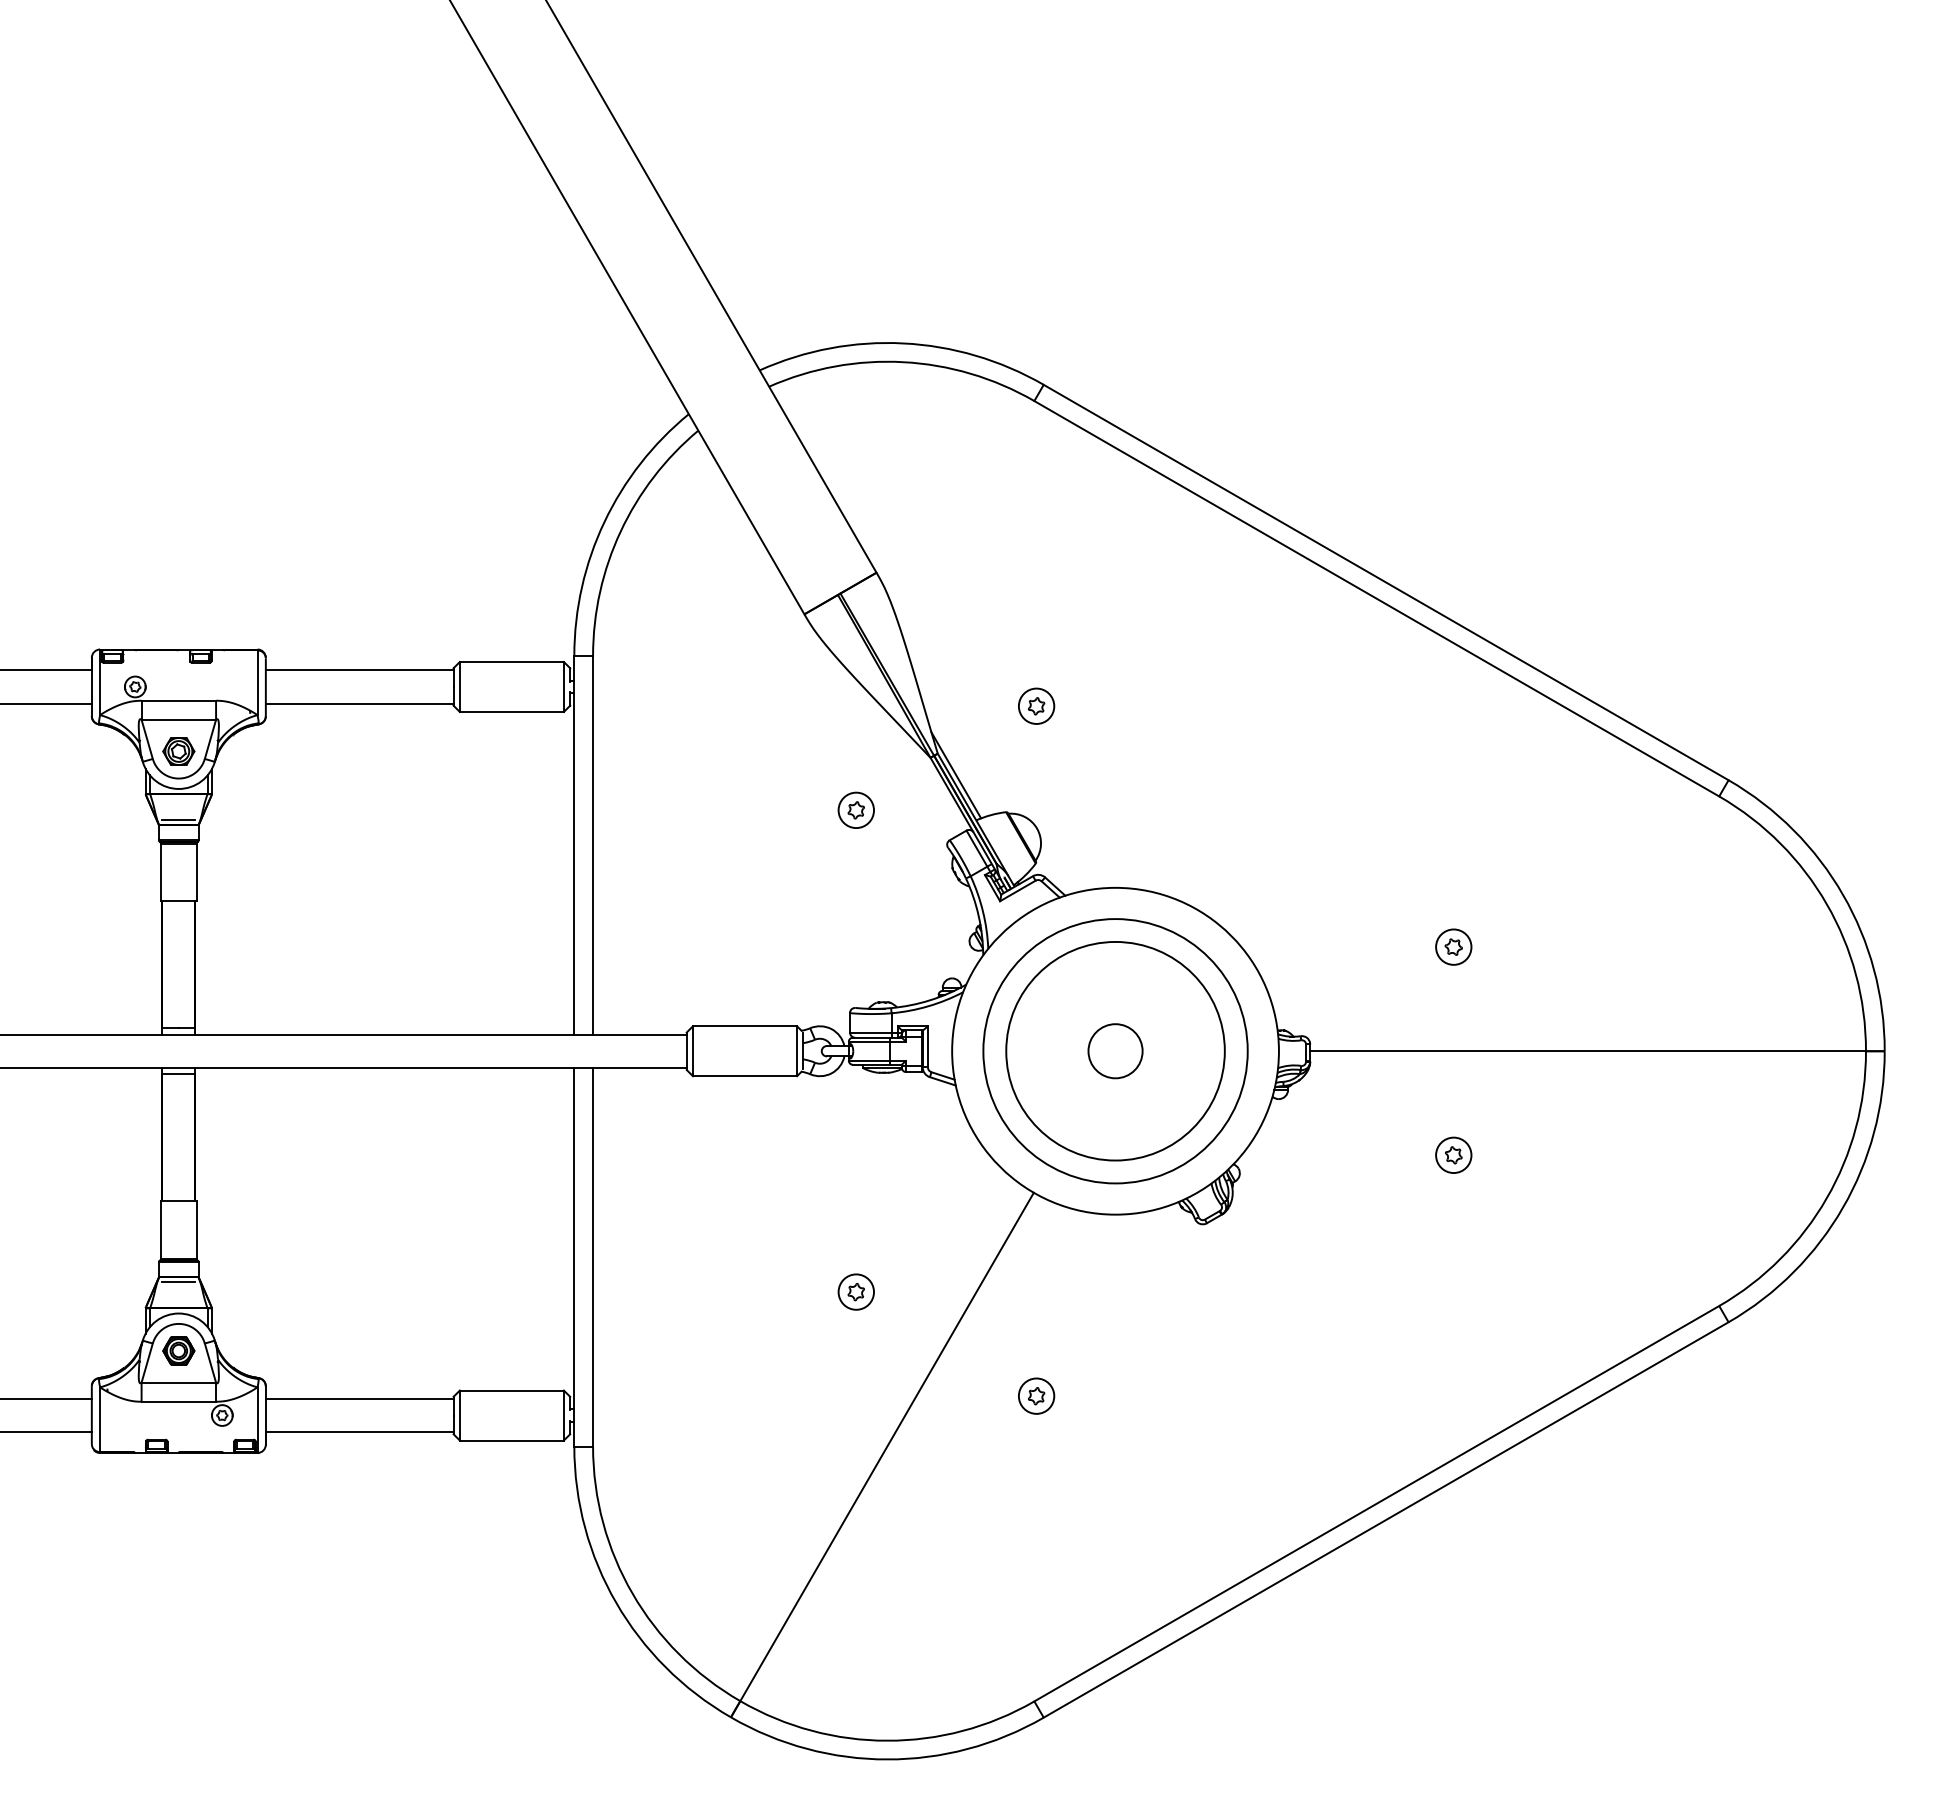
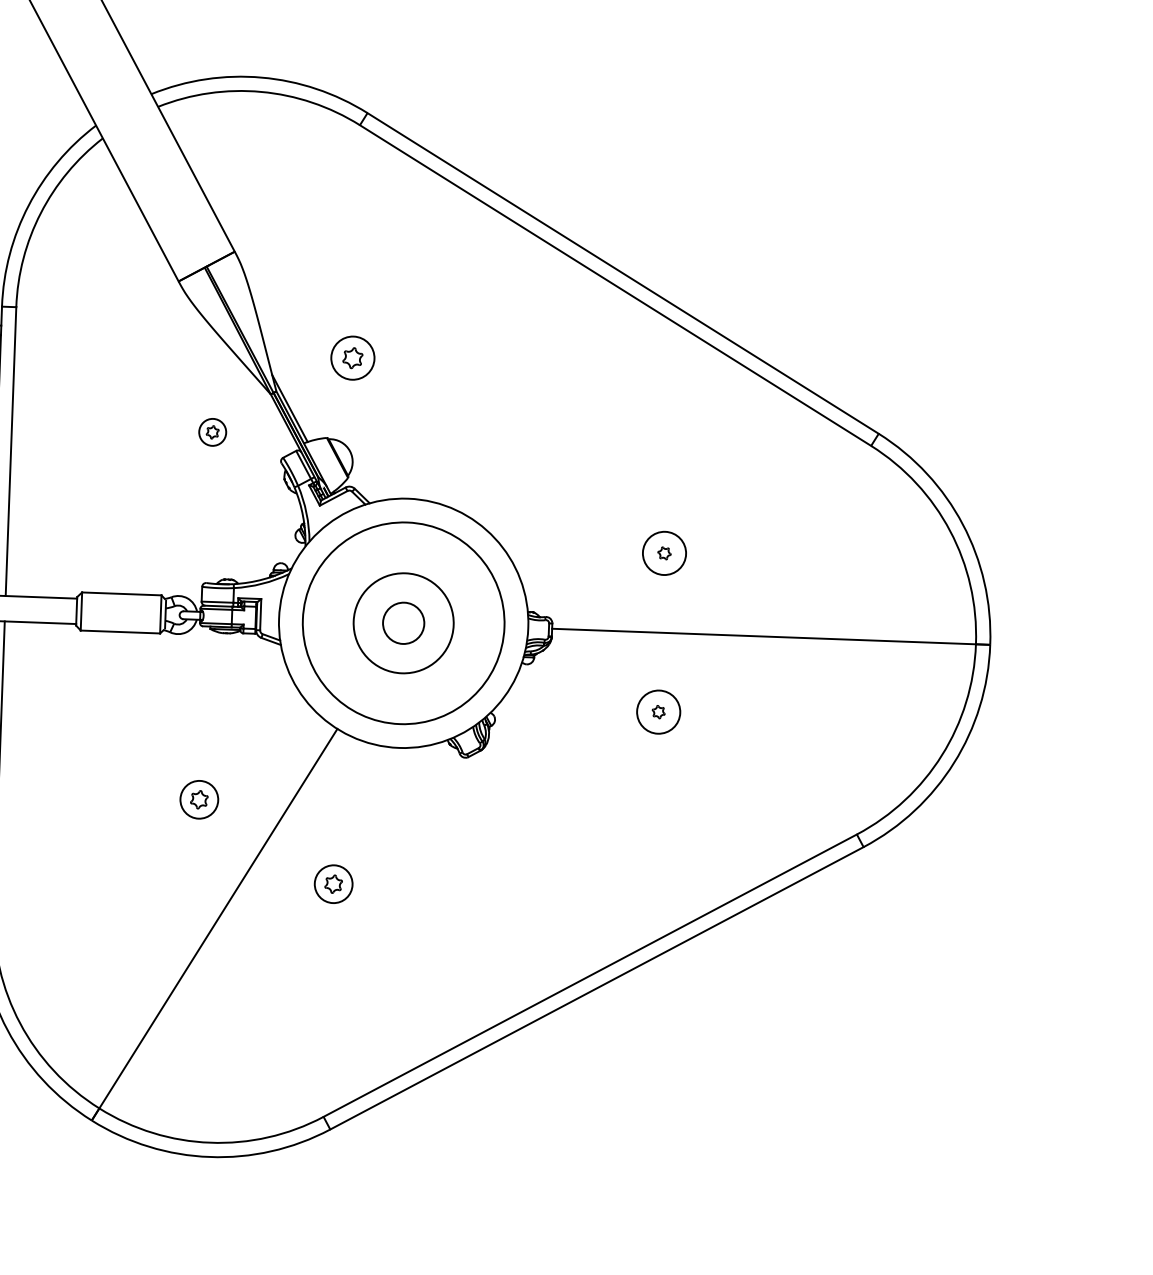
part: (1036, 705) -> (353, 357), size x1.6
circle: (1453, 946) -> (664, 552), size x1.6
circle: (1115, 1050) -> (403, 622), size x0.6
circle: (1453, 1155) -> (658, 712), size x1.6
part: (855, 1291) -> (198, 799), size x1.4
part: (1036, 1395) -> (333, 883), size x1.4

